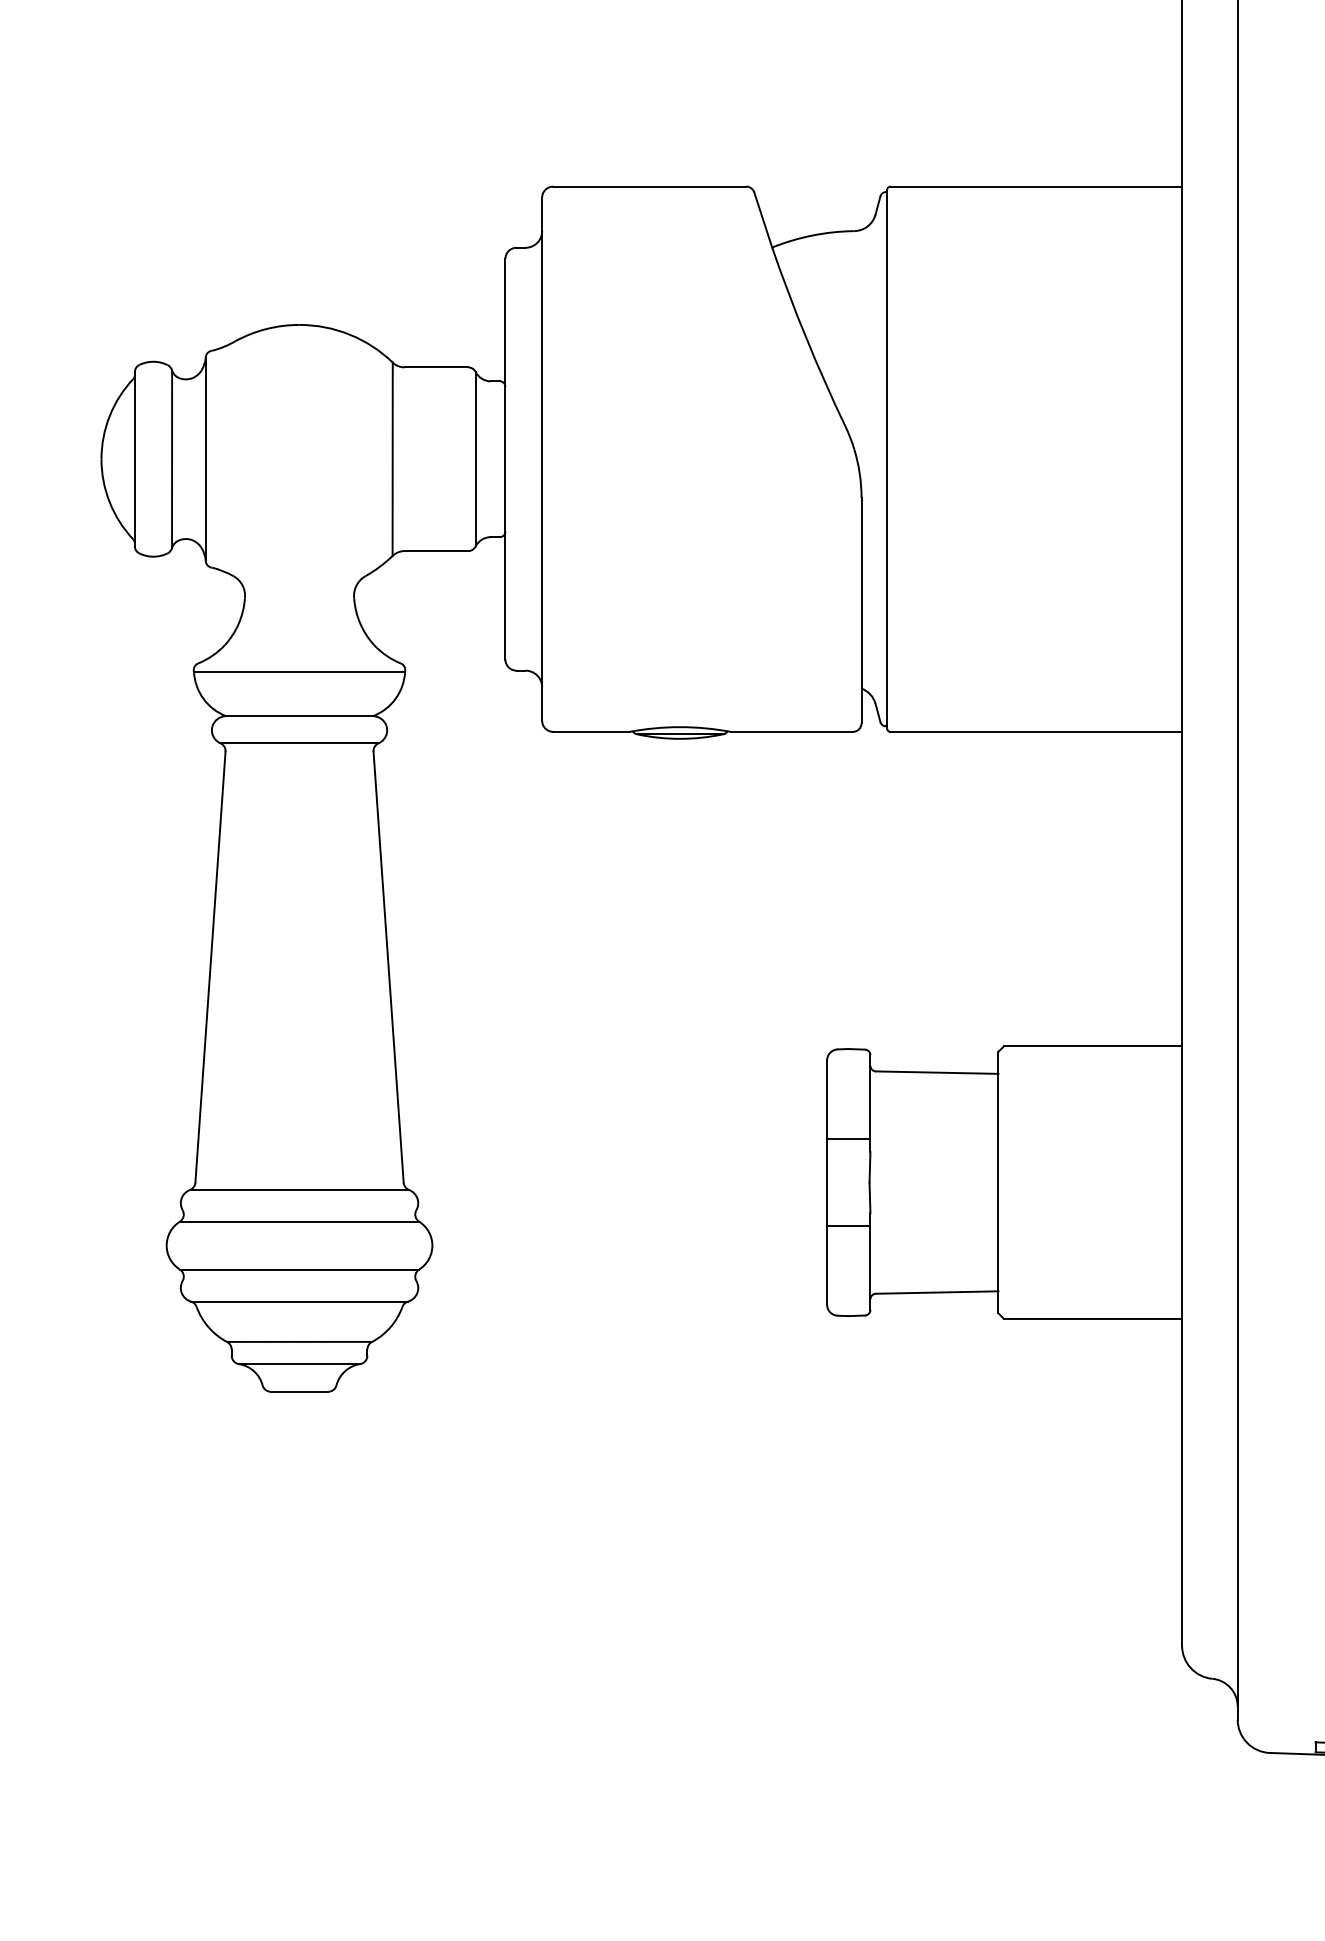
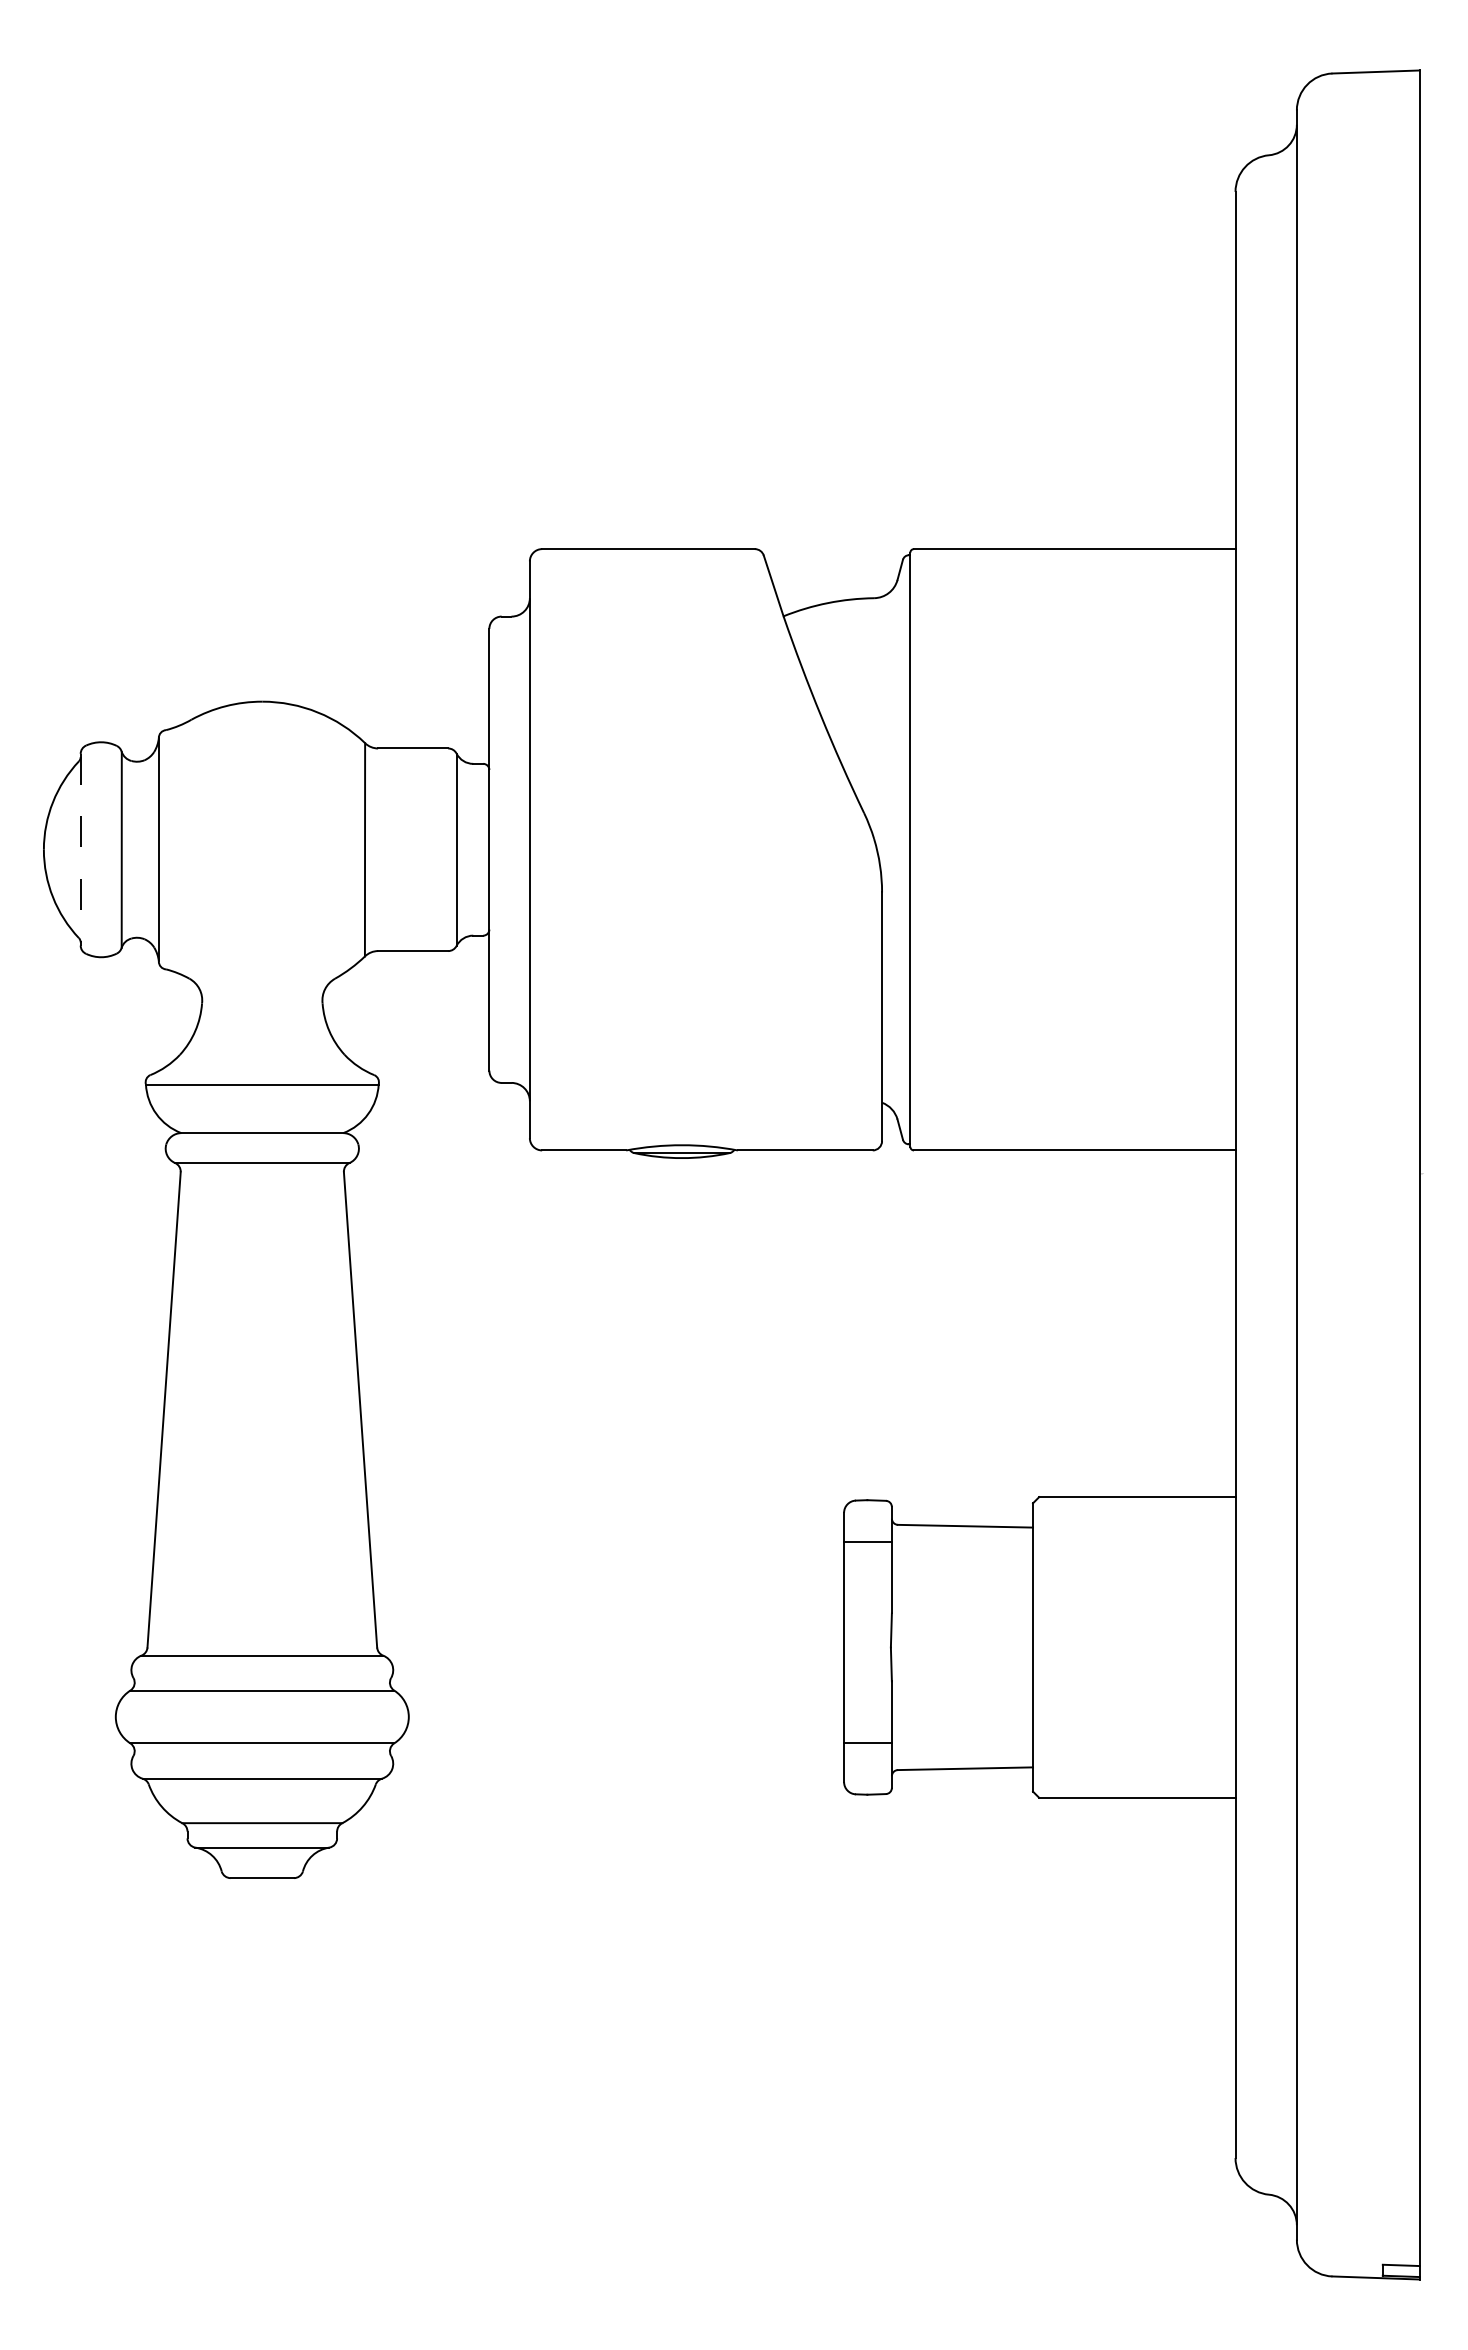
line: (134, 458) -> (80, 849), solid -> dashed
line: (848, 1139) -> (867, 1542), moved
line: (848, 1226) -> (867, 1742), moved

